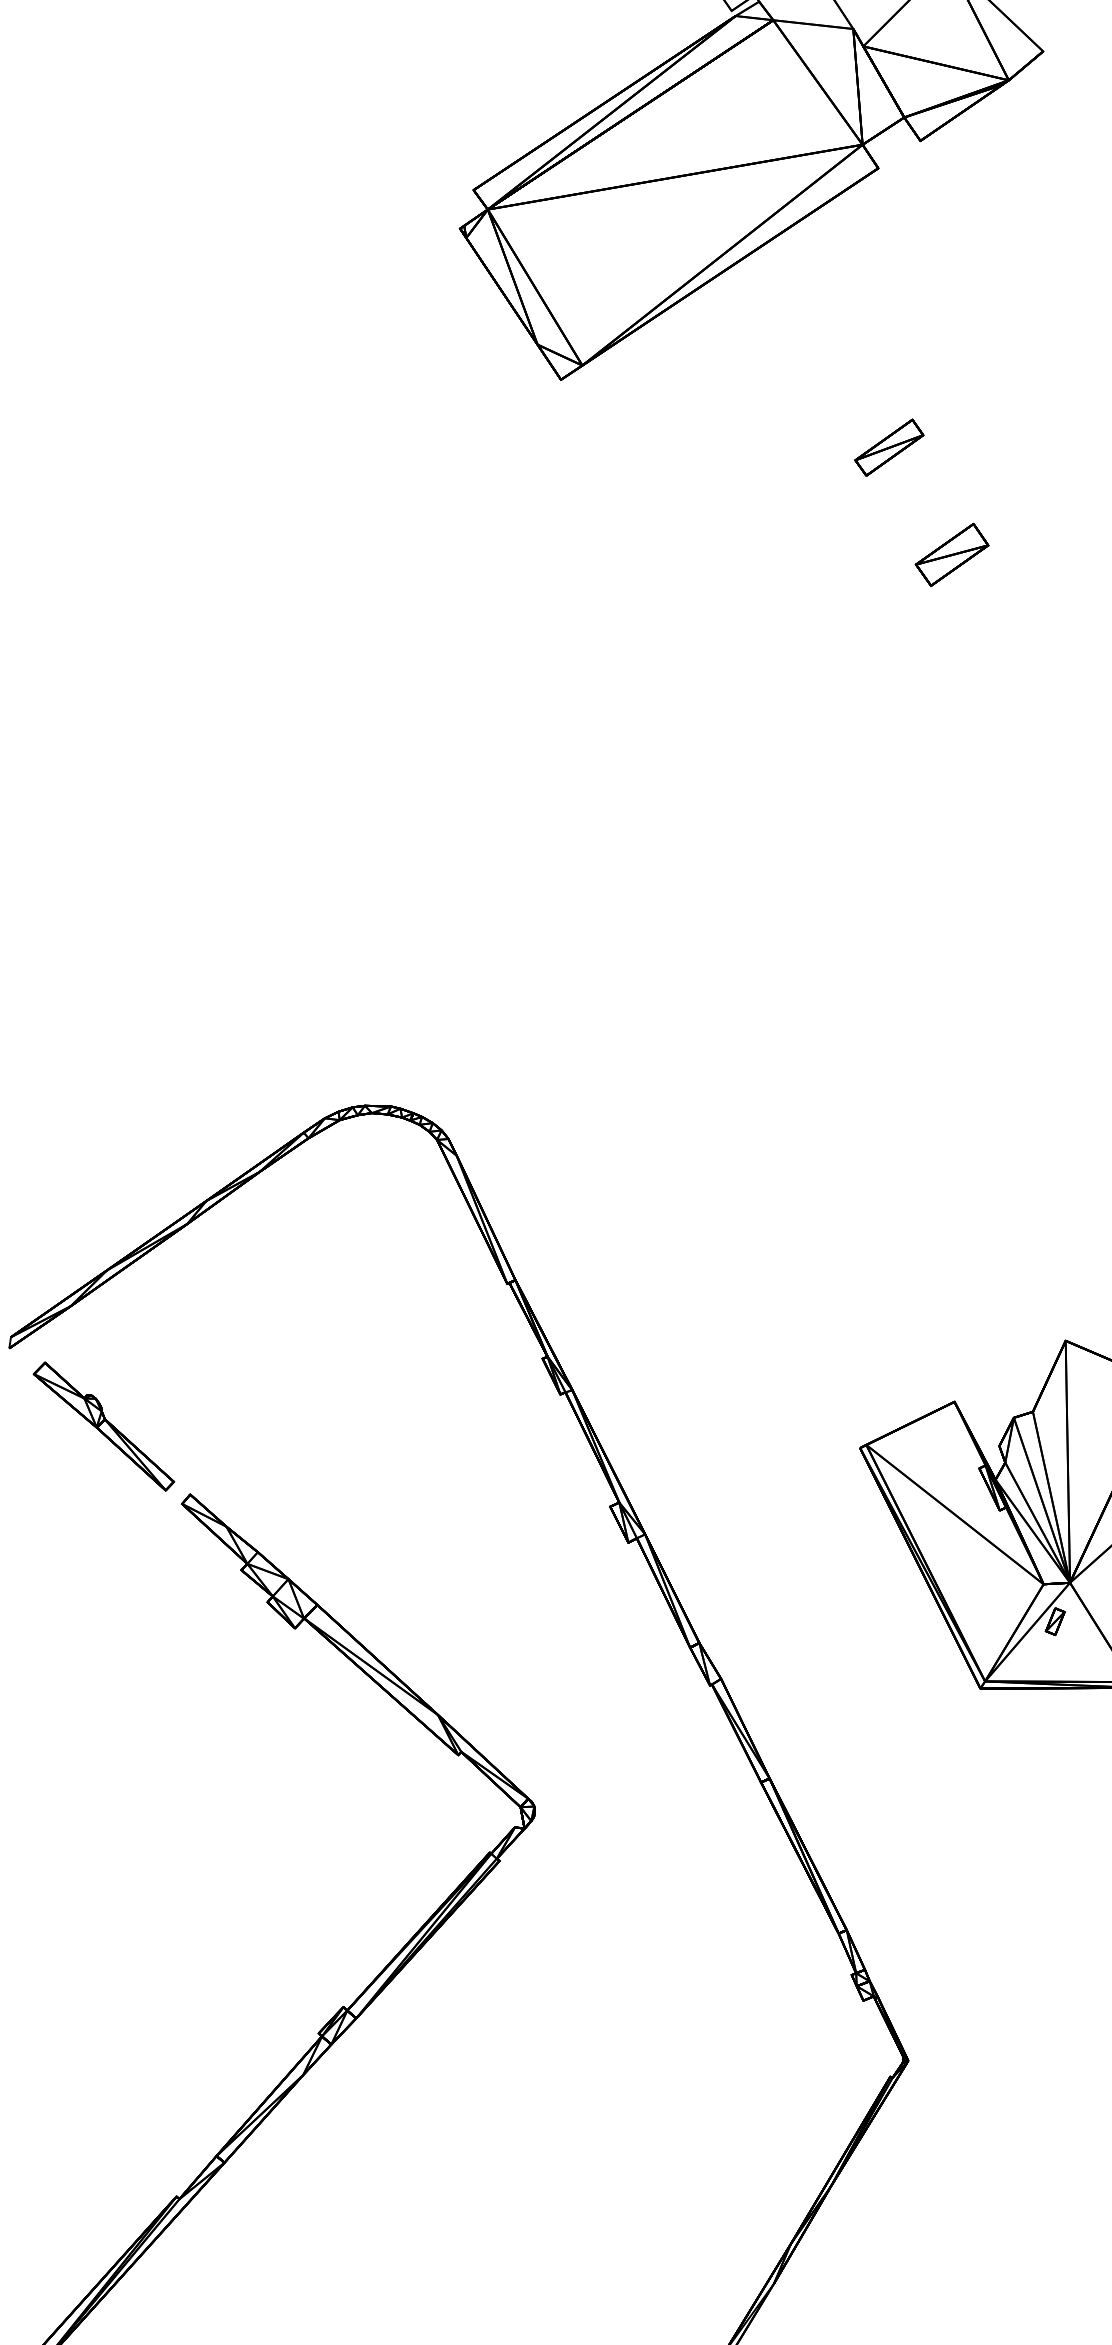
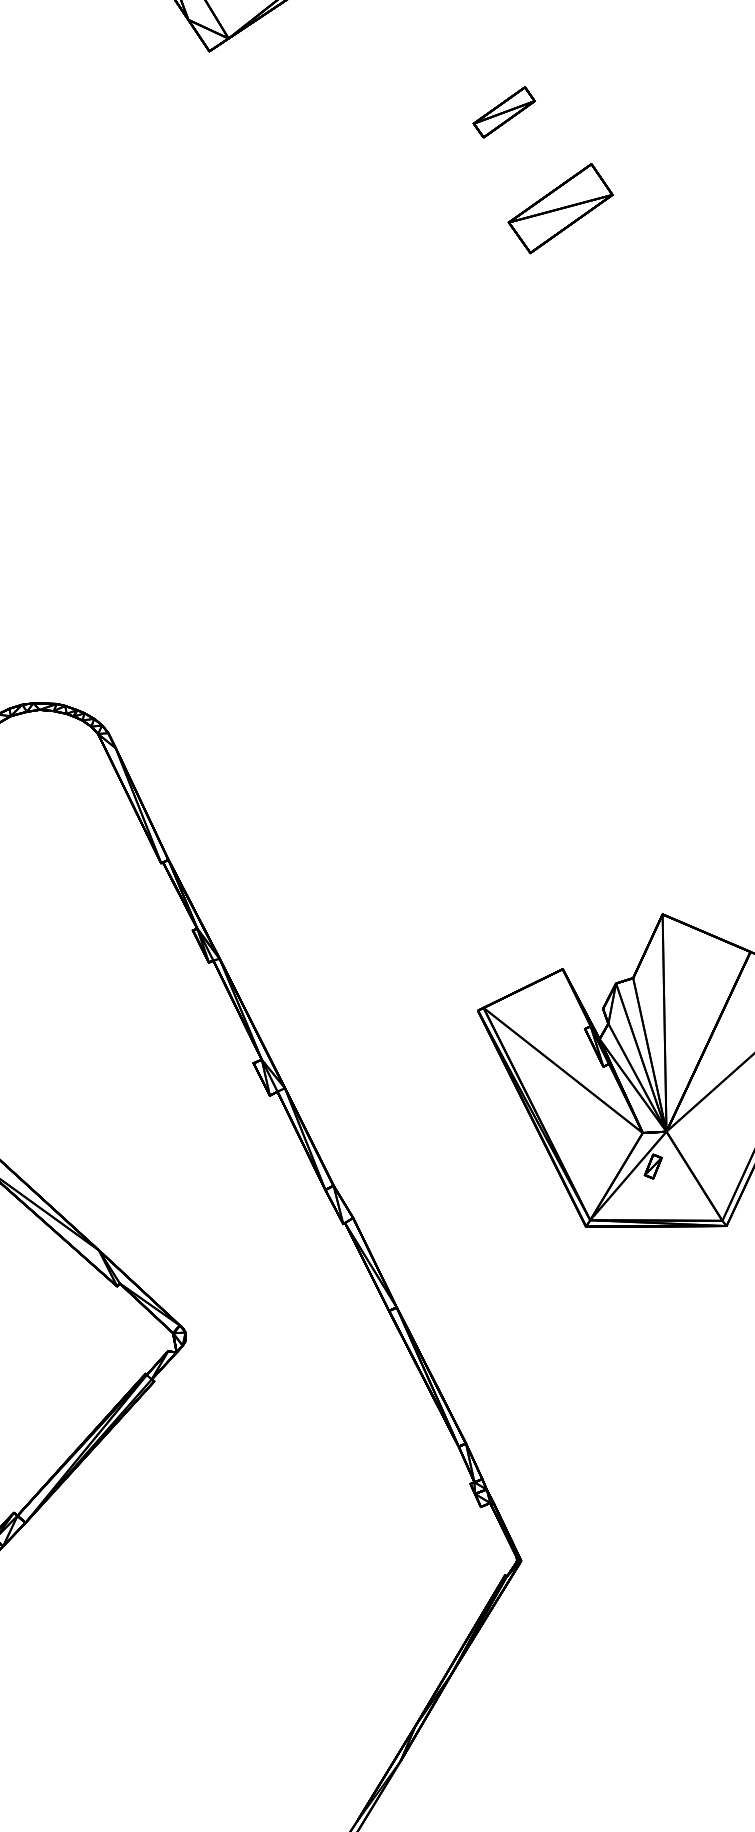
part: (951, 554) -> (560, 208), size x1.6

